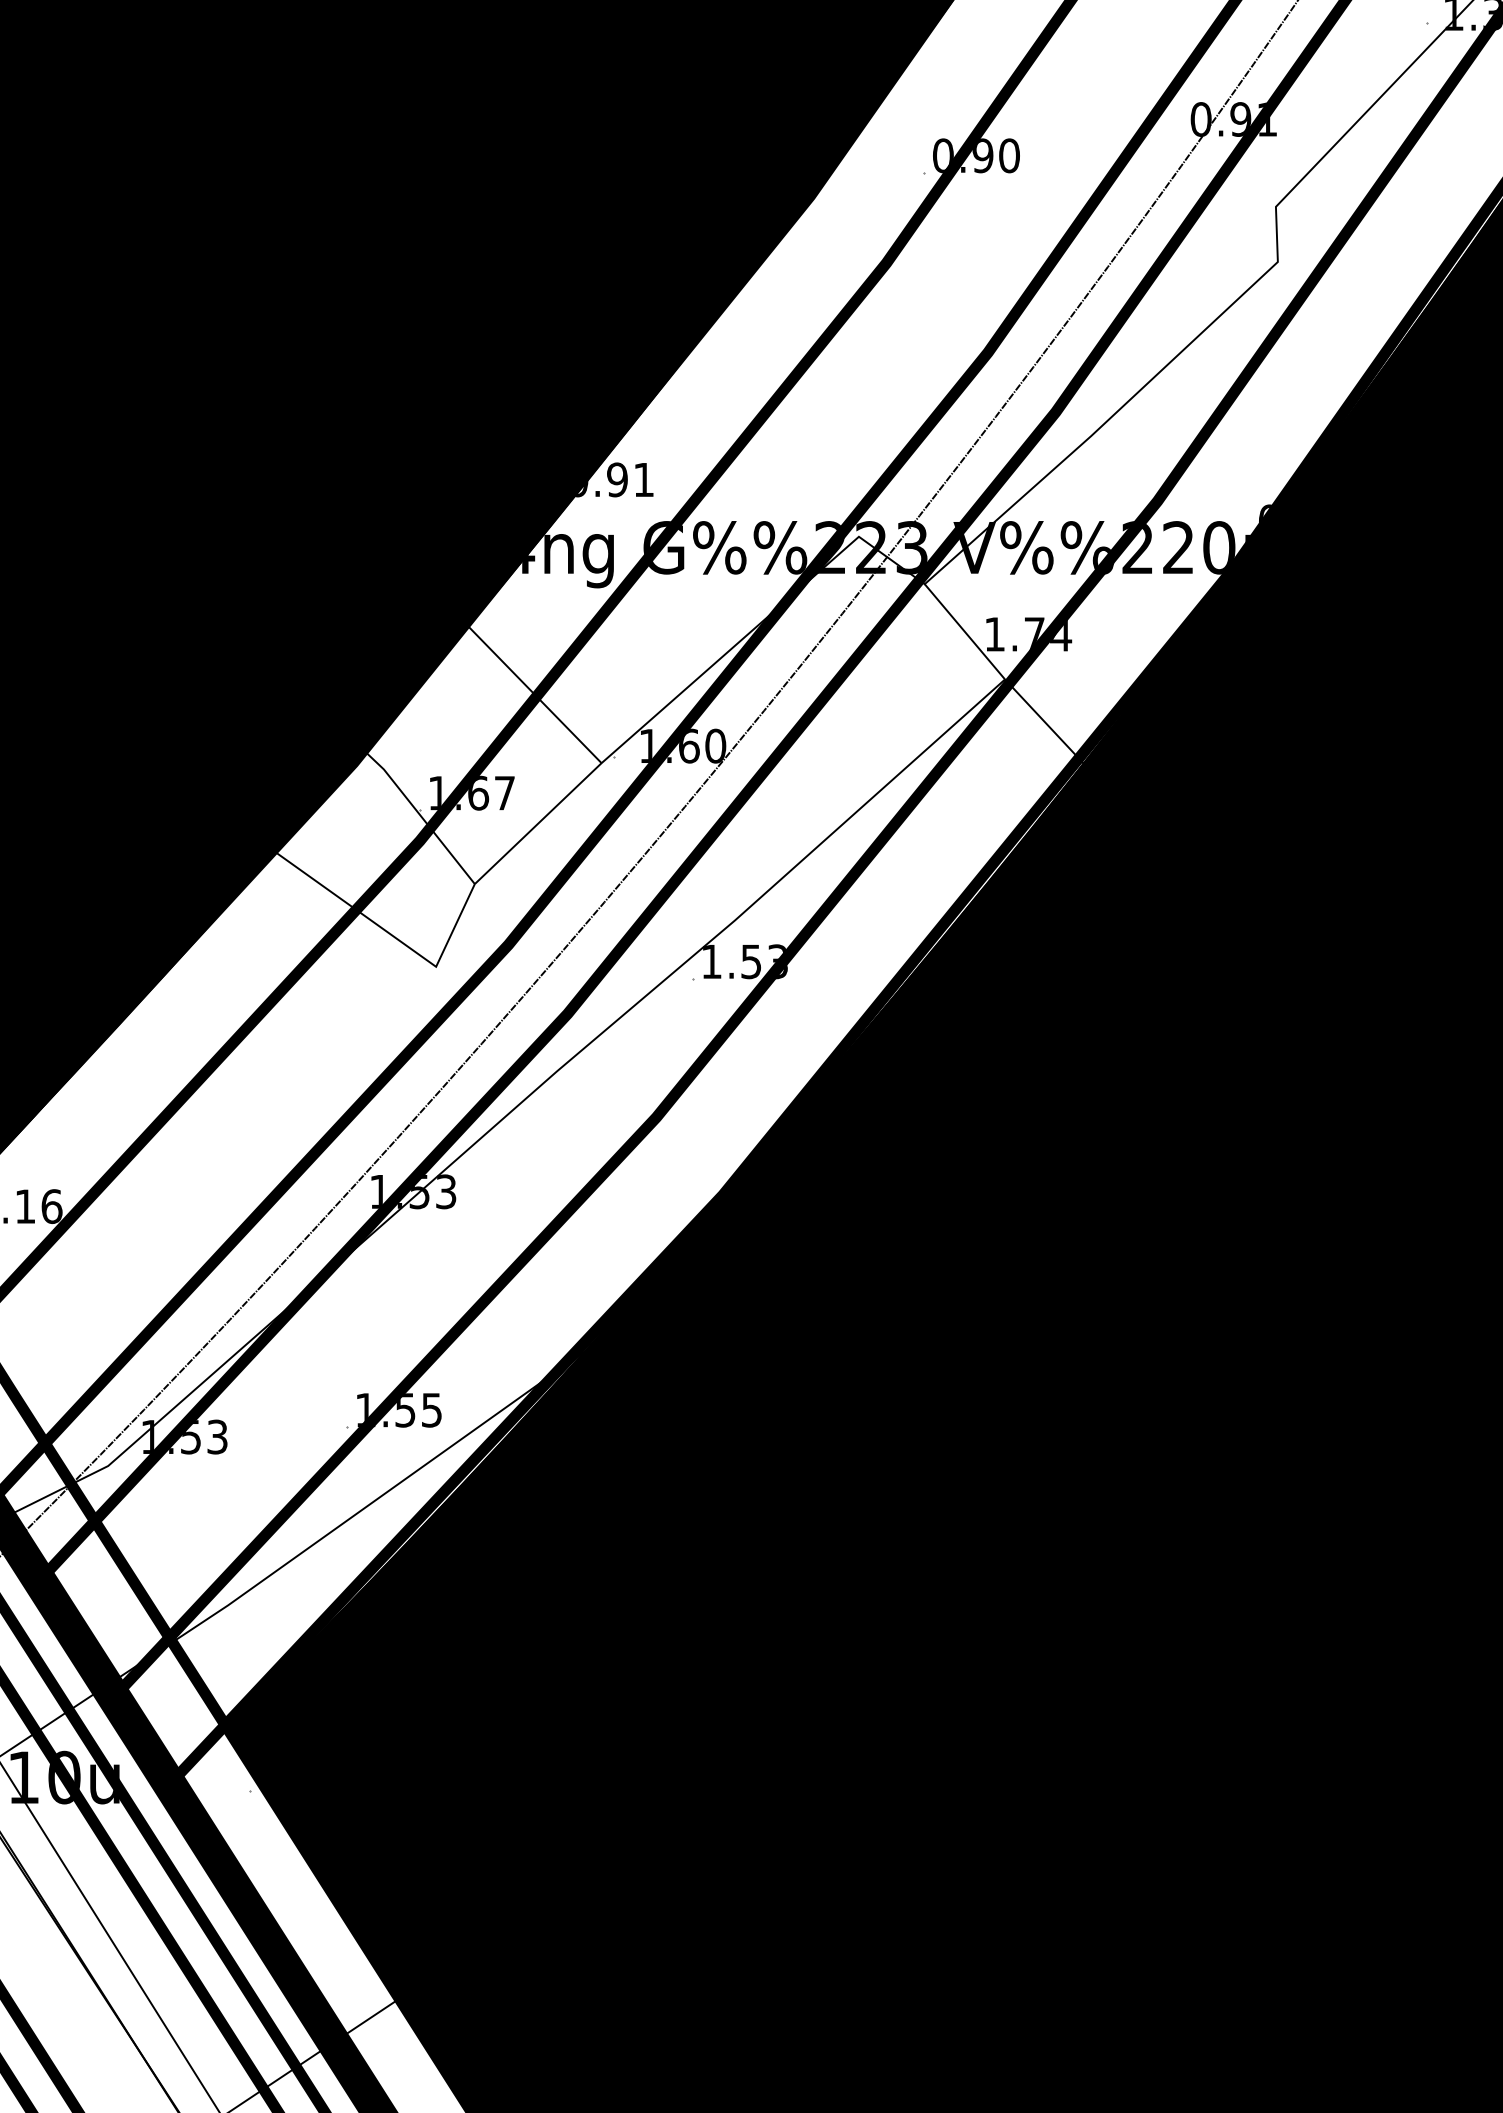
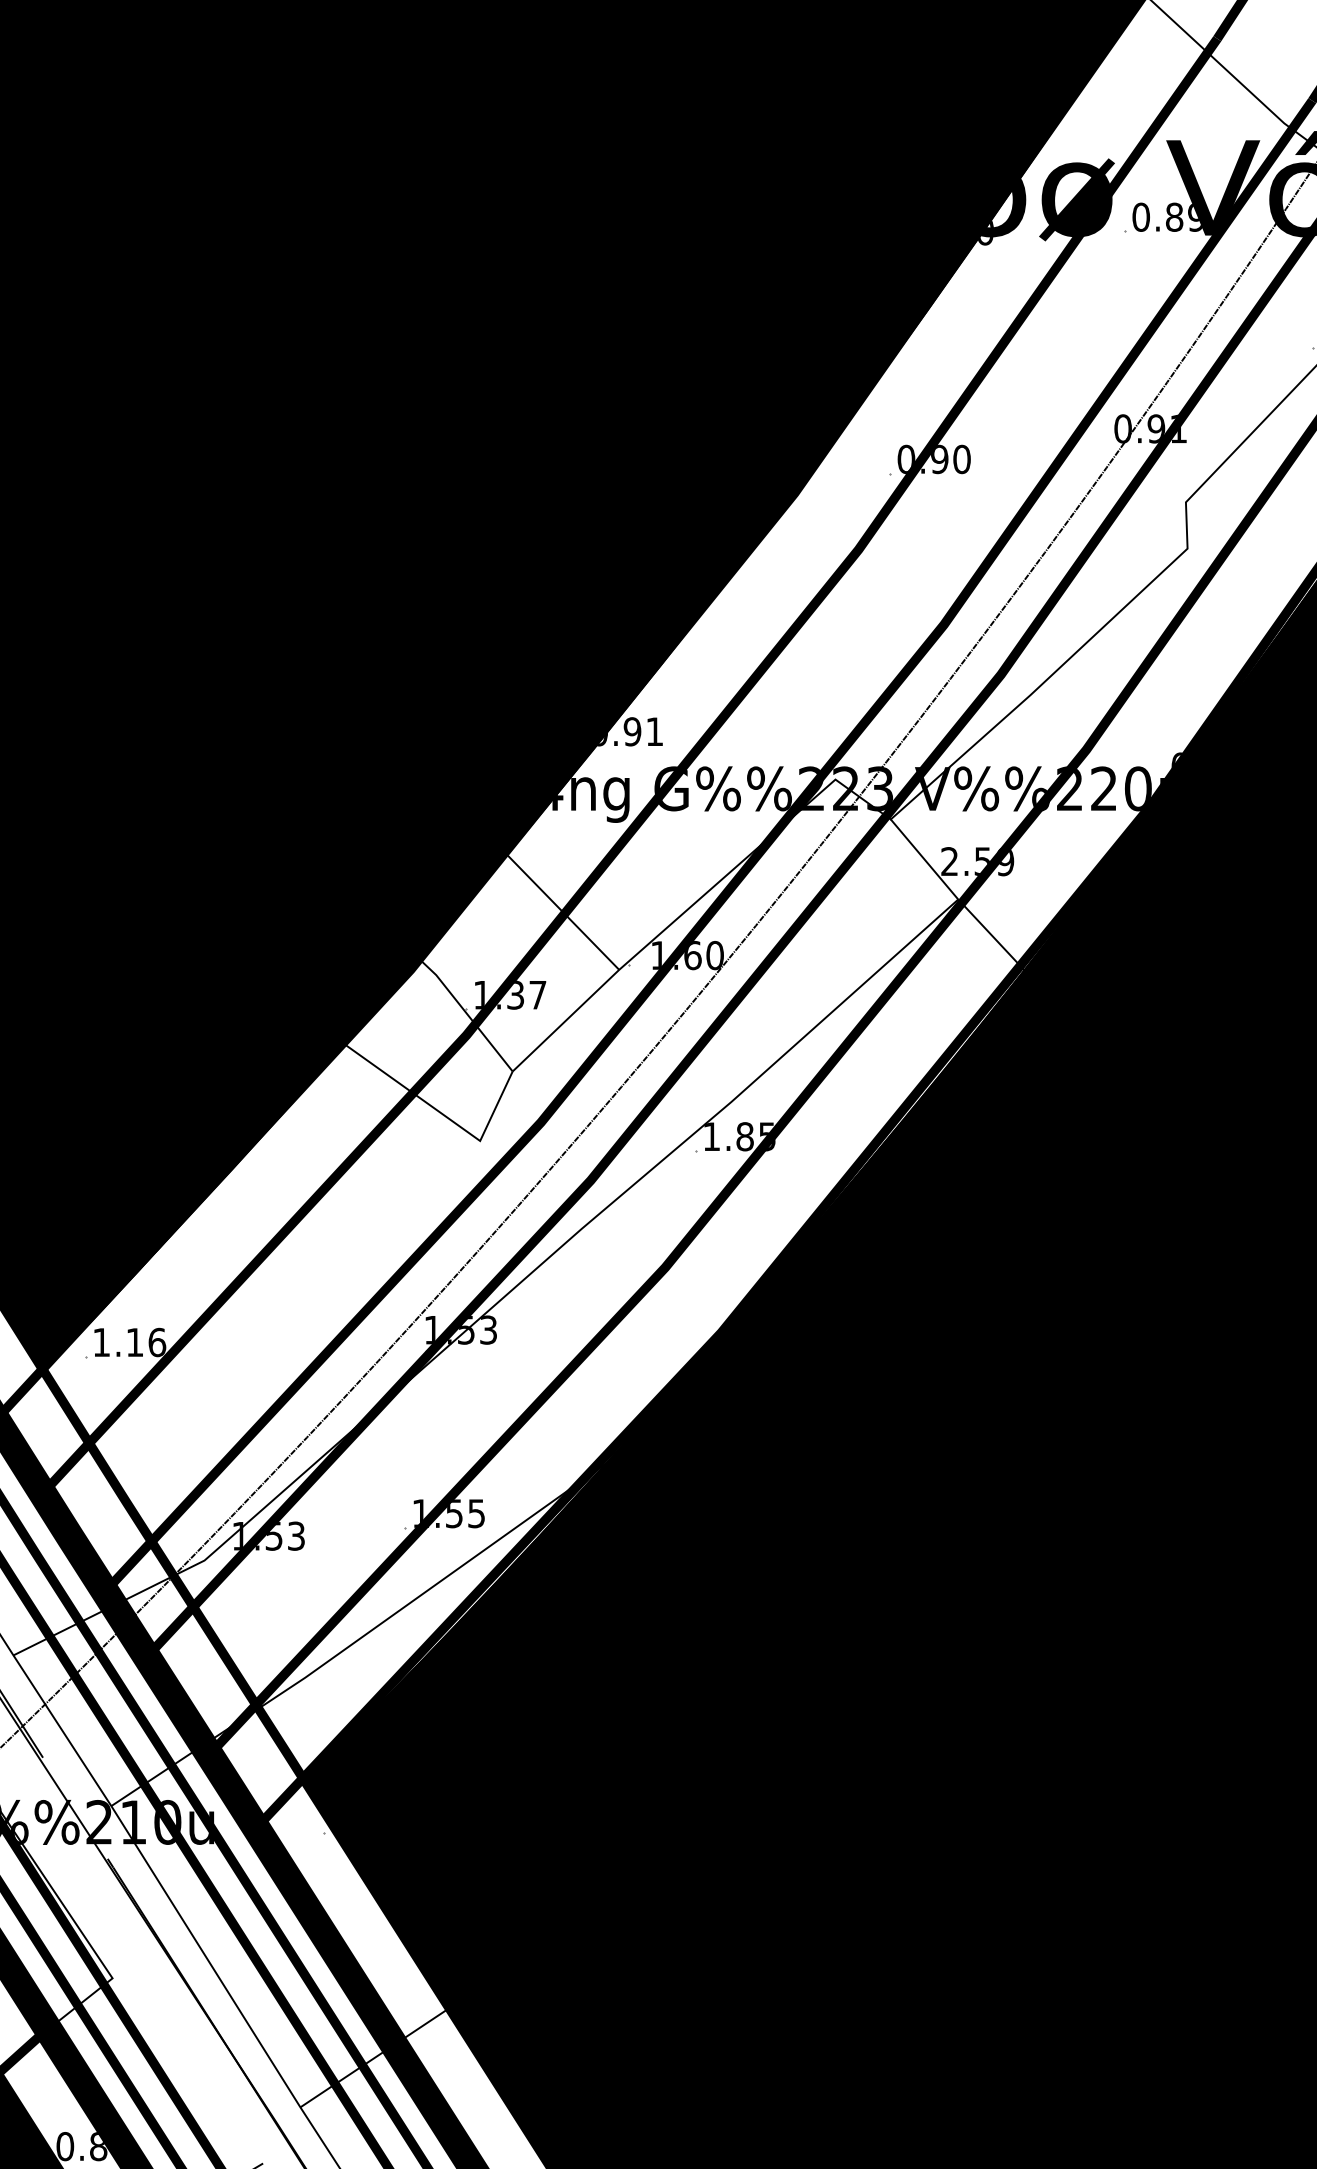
text: (1027, 634) -> (977, 861), 1.74 -> 2.59
text: (478, 792) -> (515, 994), 1.67 -> 1.37
text: (763, 961) -> (755, 1136), 1.53 -> 1.85

